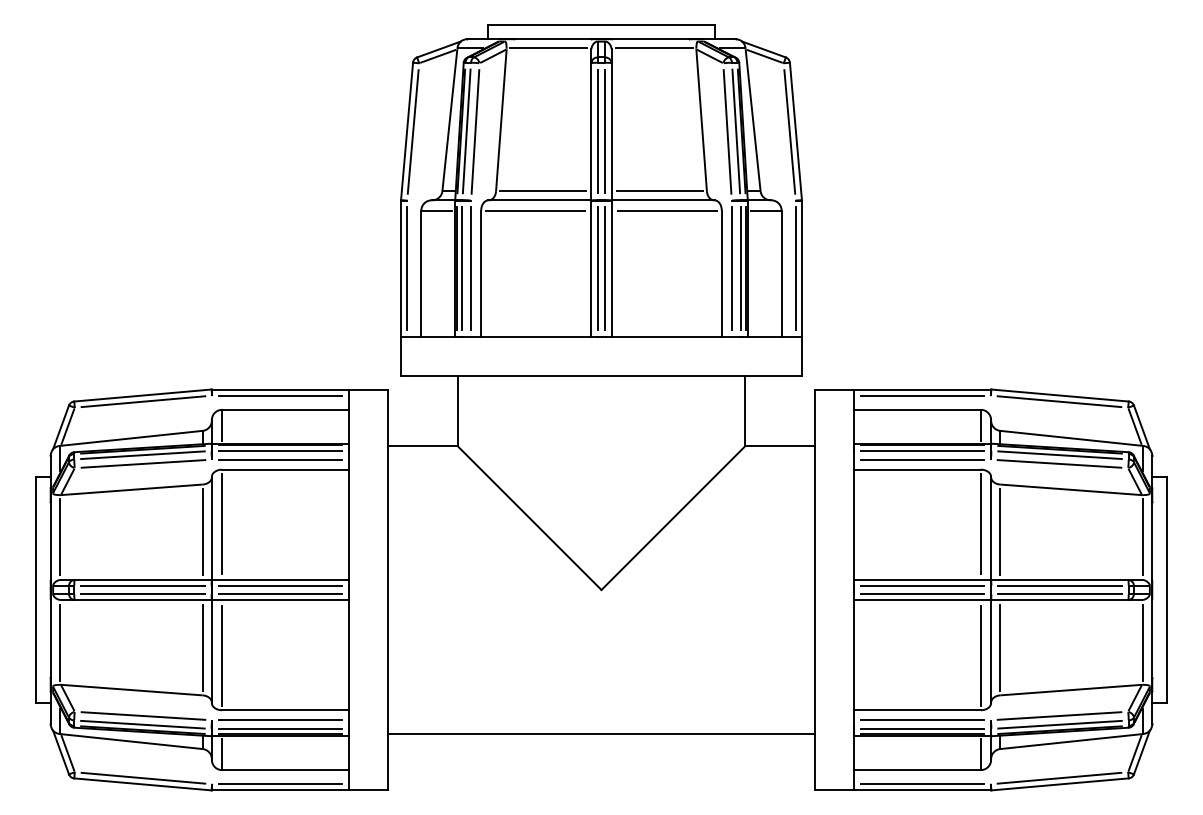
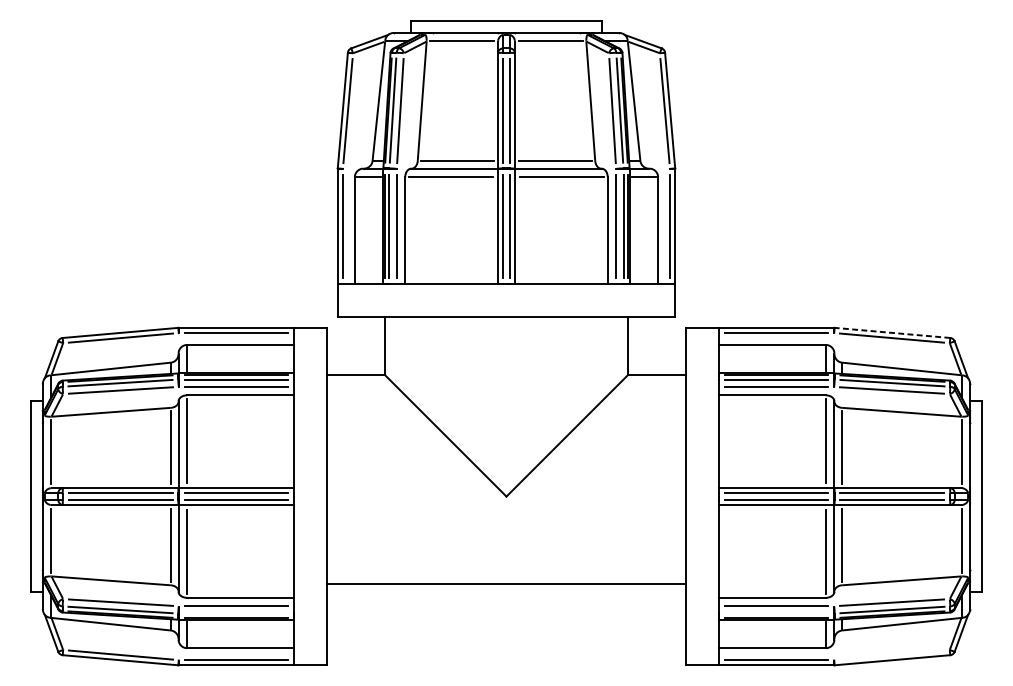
line: (1060, 395) -> (892, 332), solid -> dashed
line: (279, 728) -> (235, 613), removed
line: (922, 728) -> (776, 613), removed
line: (601, 733) -> (506, 583), moved
line: (1059, 777) -> (891, 654), removed

